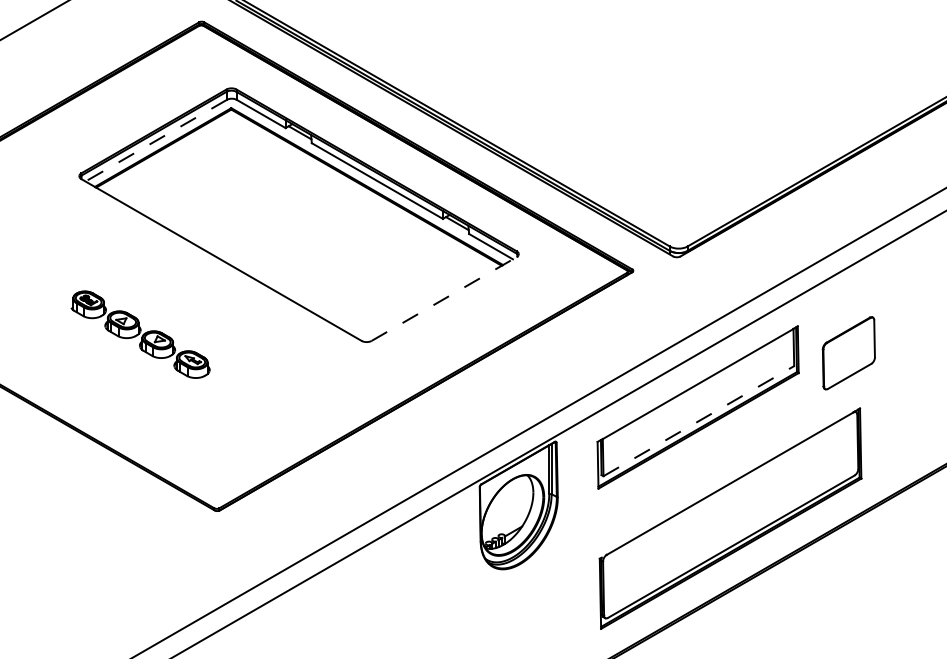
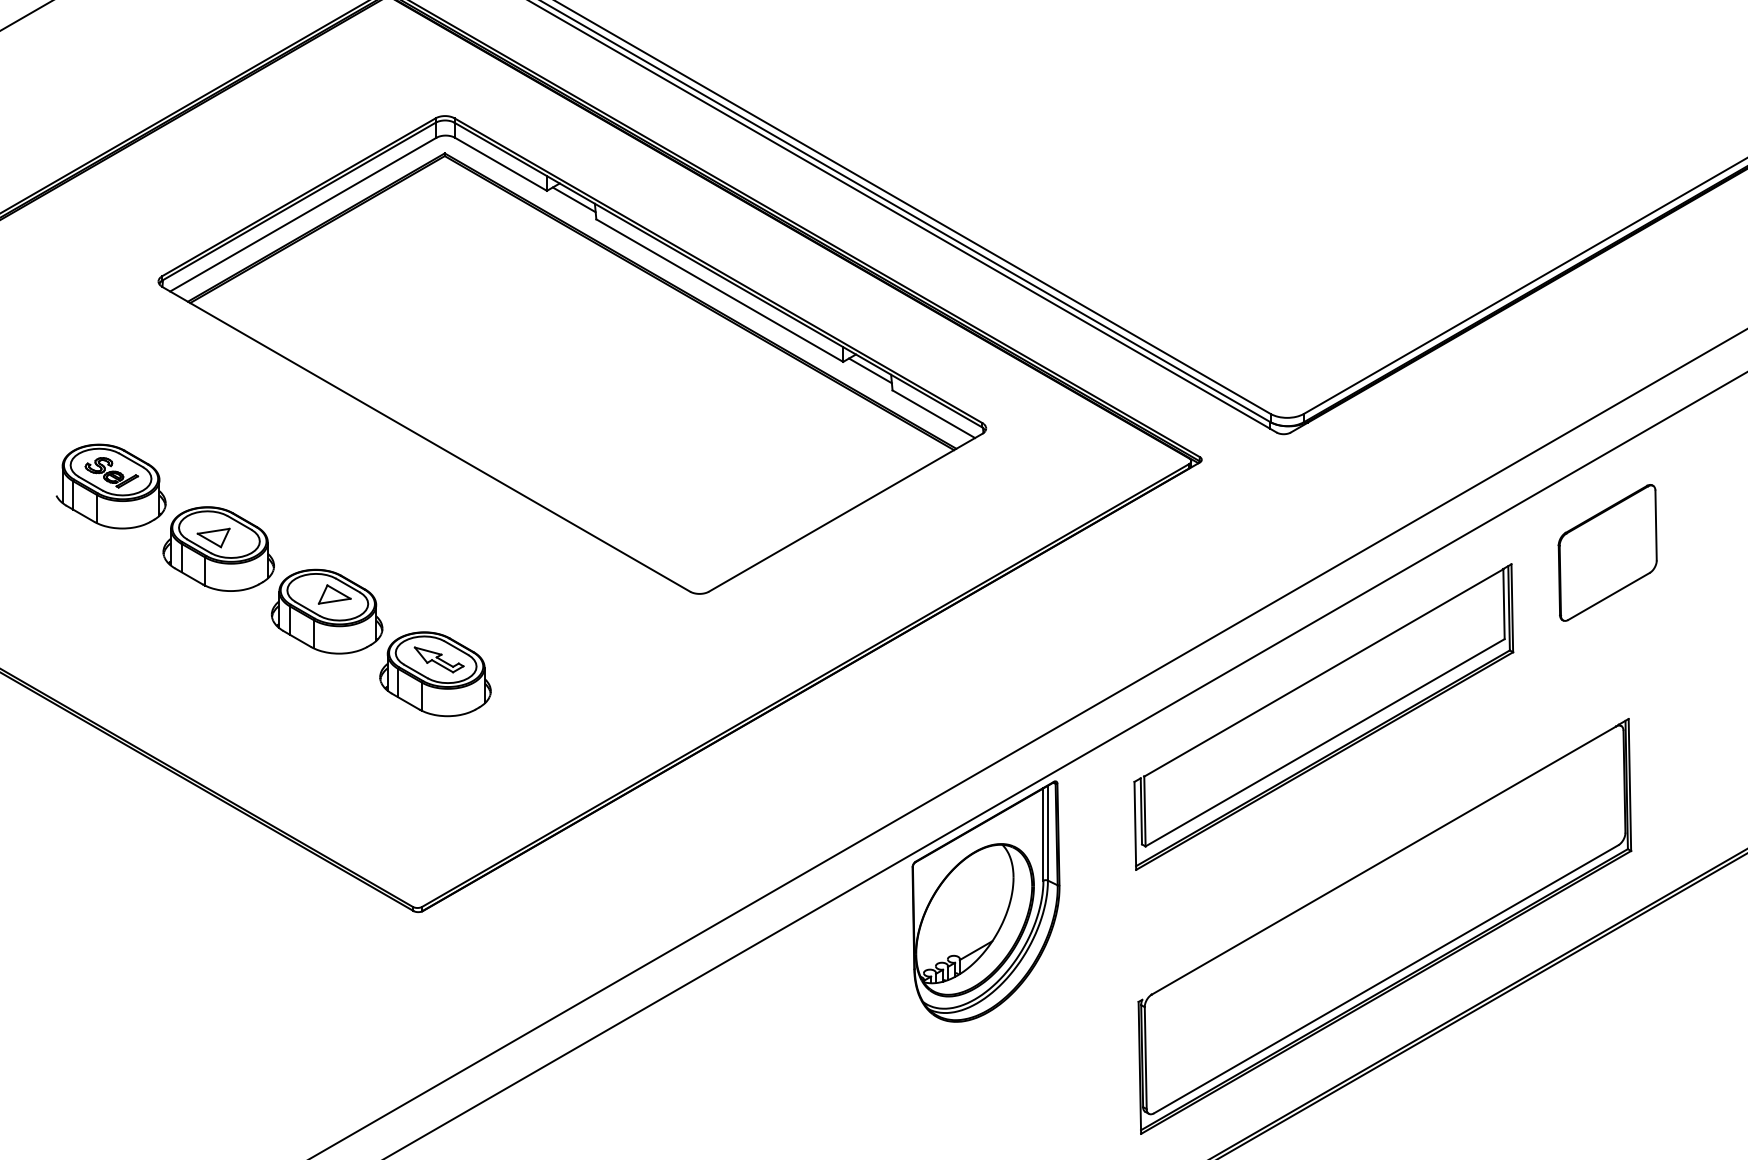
line: (156, 140) -> (303, 214), dashed -> solid
line: (444, 299) -> (846, 513), dashed -> solid
part: (140, 334) -> (273, 579), size x1.67
part: (848, 353) -> (1606, 553), moved
line: (699, 420) -> (1326, 741), dashed -> solid

